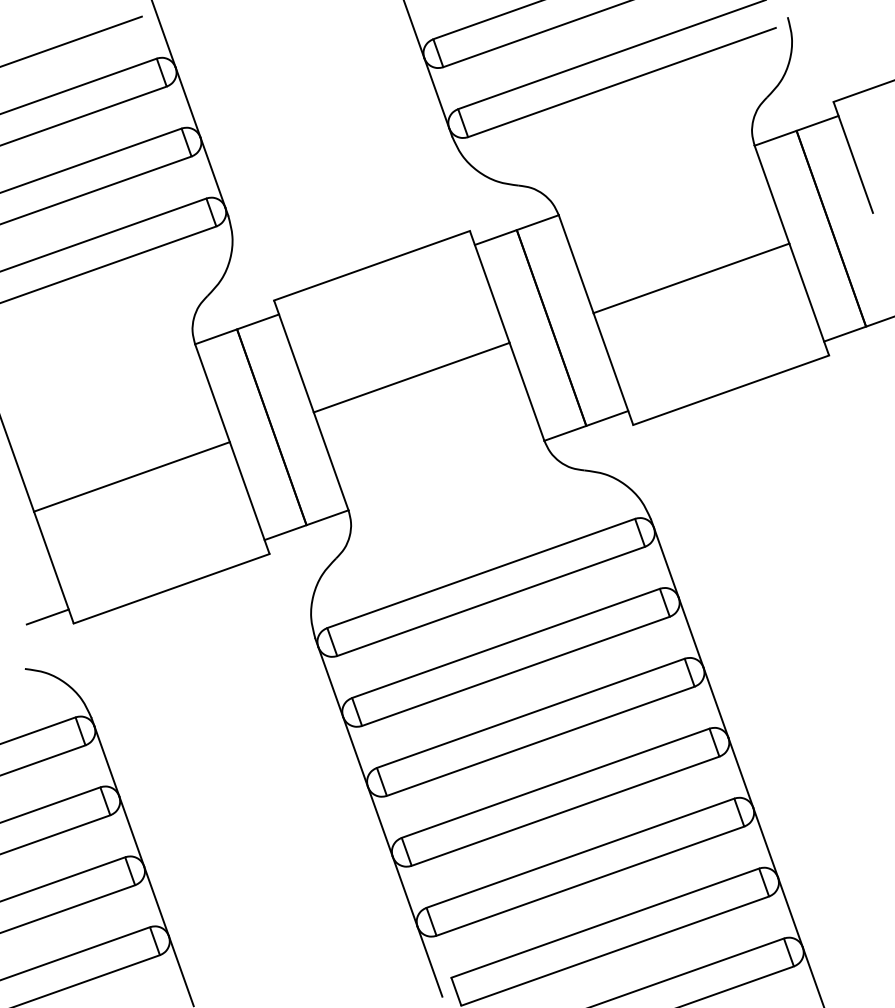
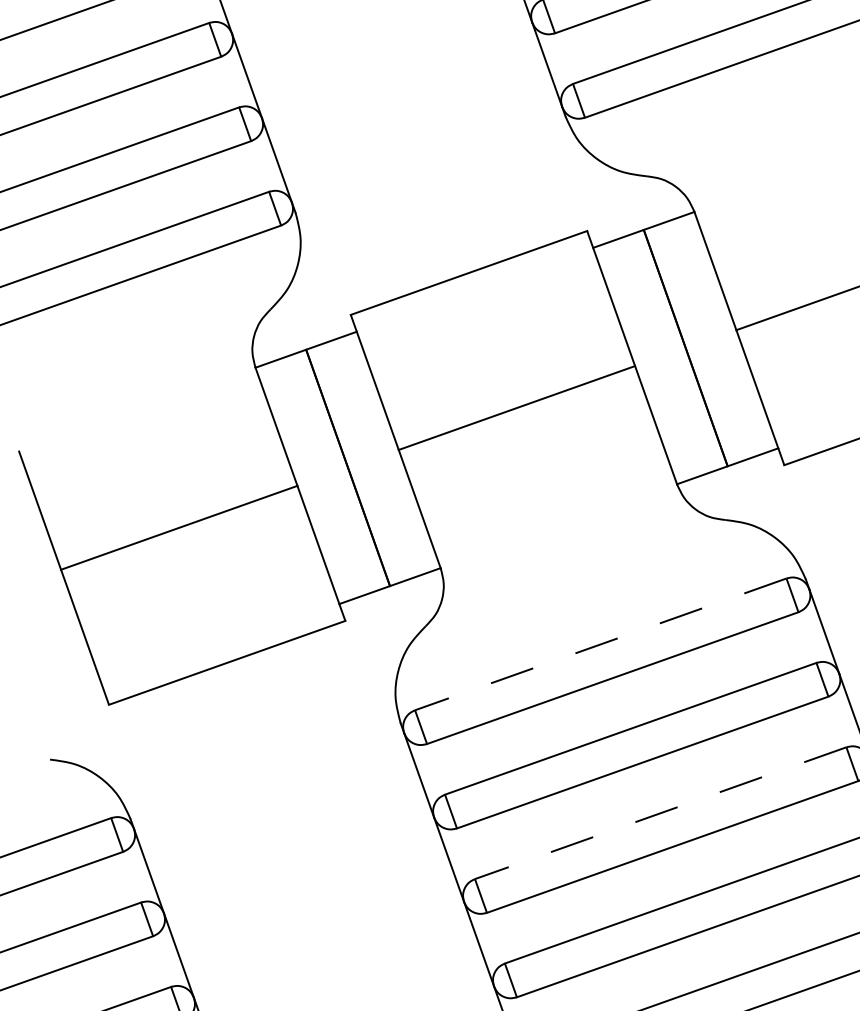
line: (480, 573) -> (599, 644), solid -> dashed
line: (47, 616) -> (77, 696), removed
line: (530, 713) -> (660, 813), solid -> dashed

